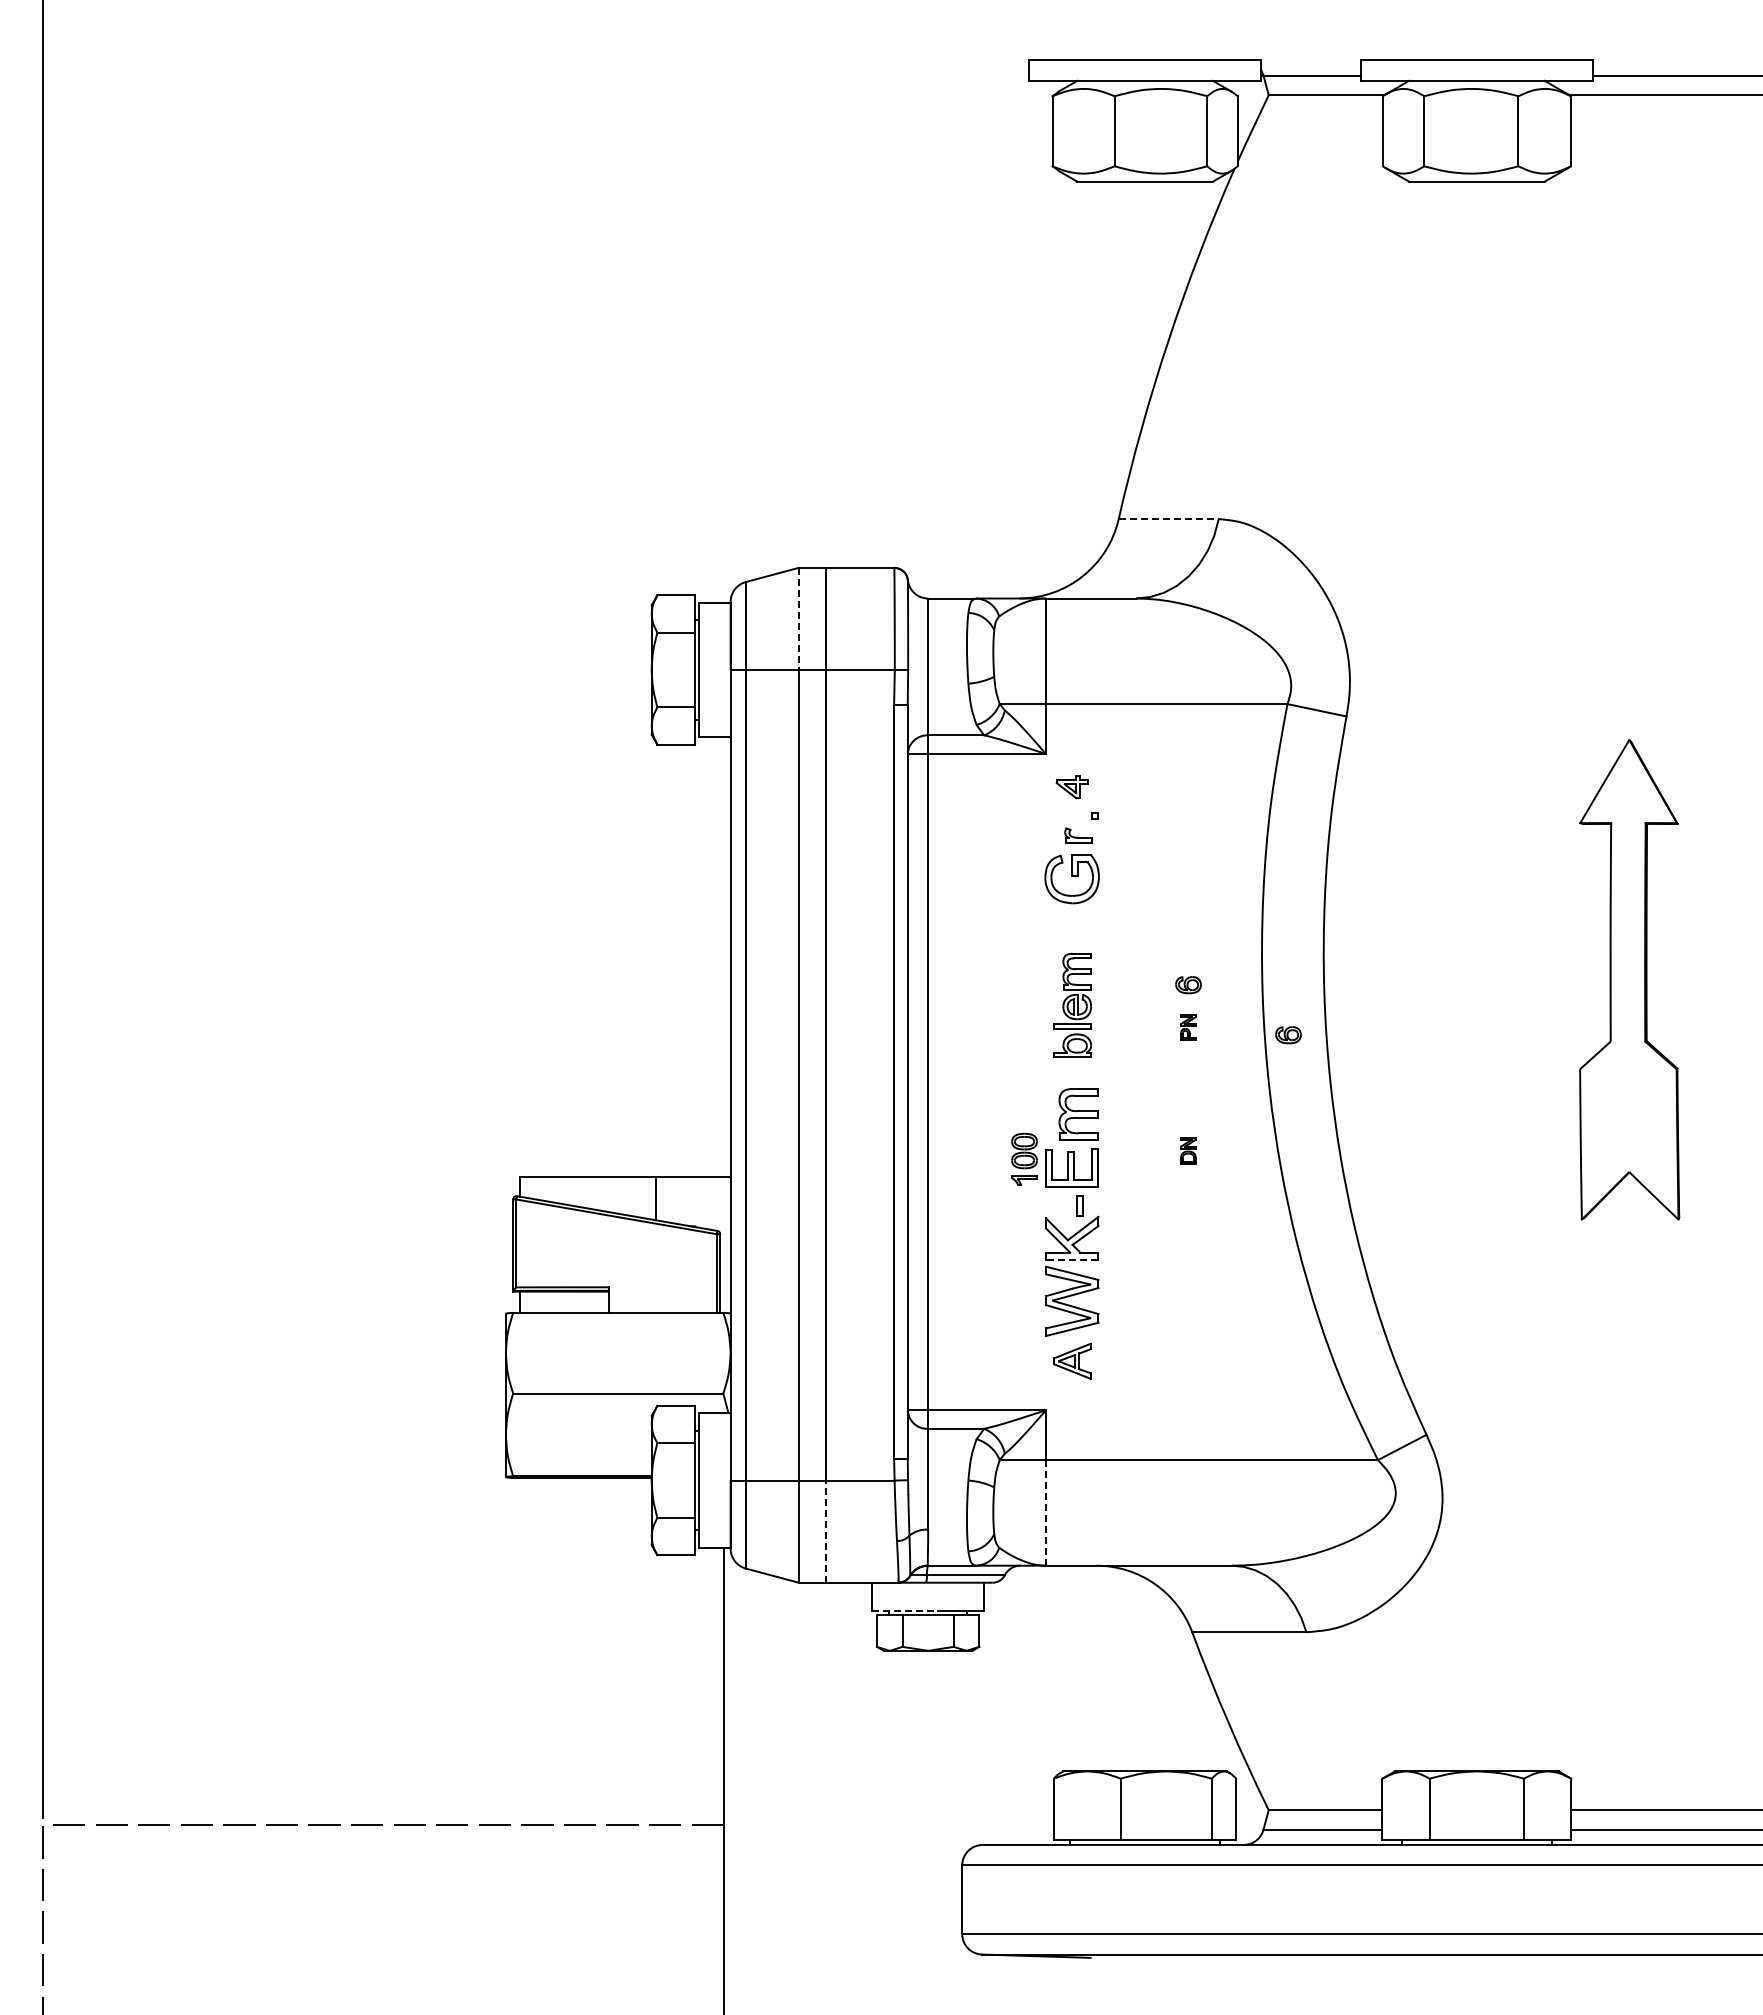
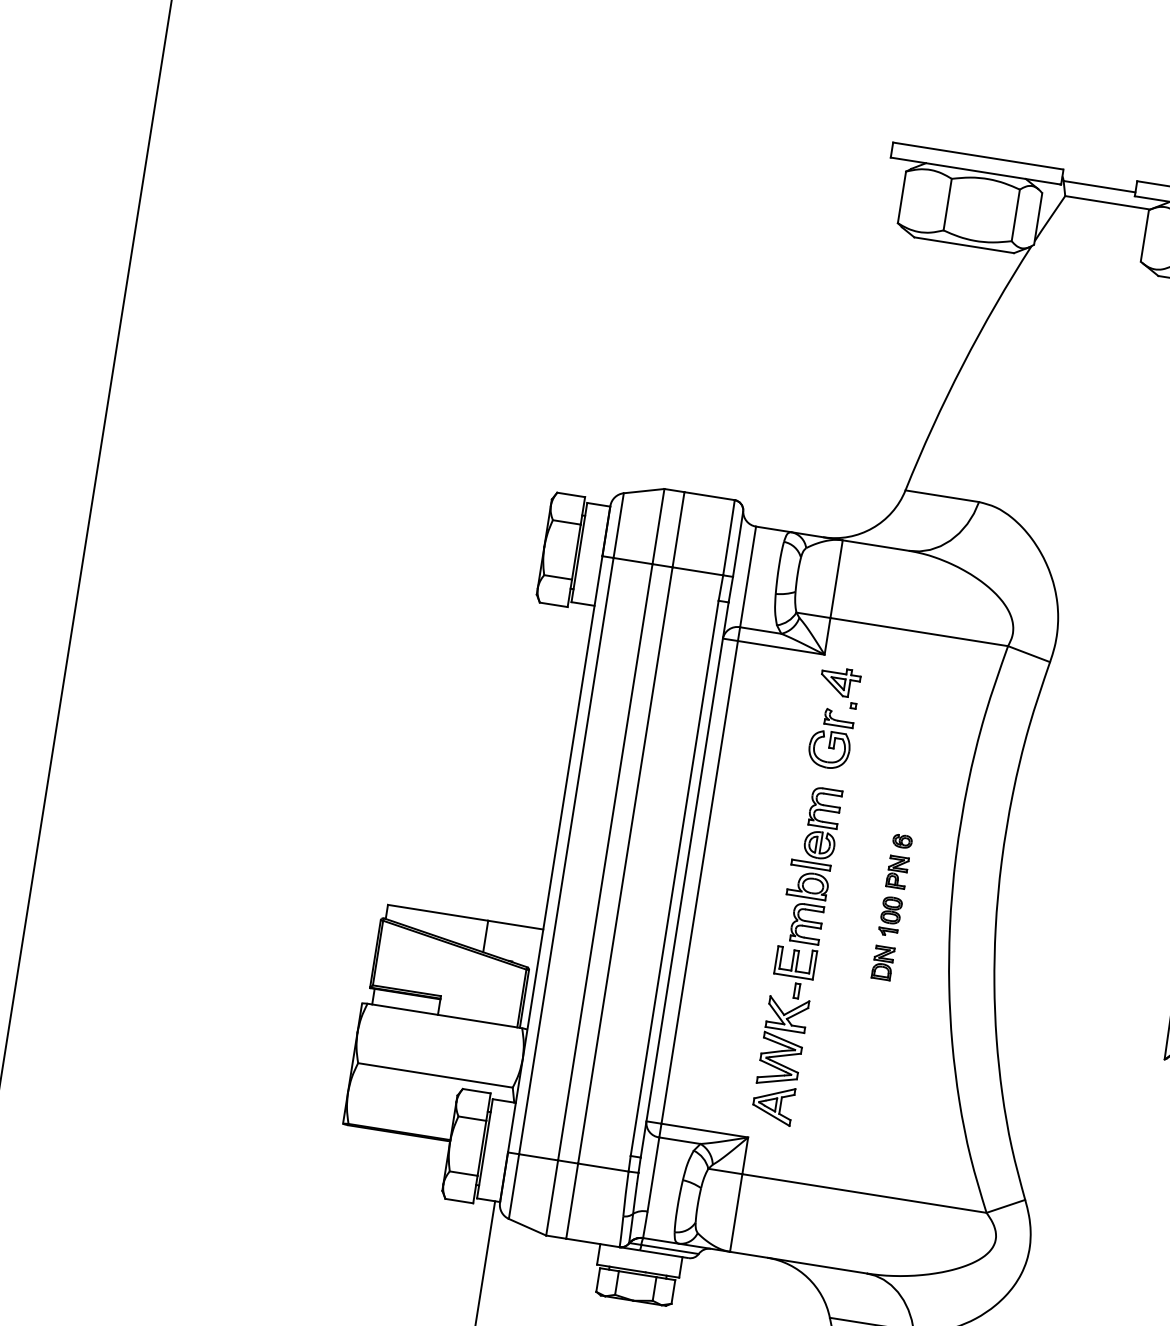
line: (1169, 519) -> (942, 496), dashed -> solid
line: (798, 619) -> (658, 526), dashed -> solid
part: (1071, 787) -> (839, 682), size x1.67
part: (1078, 835) -> (839, 718), size x1.43
part: (1072, 1005) -> (814, 842), size x1.43
part: (1188, 1027) -> (897, 872), size x1.67
part: (1288, 1035) -> (970, 890), removed
part: (1188, 1150) -> (883, 963), size x1.67
part: (1024, 1158) -> (890, 915), moved
line: (1071, 1259) -> (784, 1029), dashed -> solid
part: (1072, 1361) -> (773, 1104), size x1.43
line: (1046, 1512) -> (736, 1212), dashed -> solid
line: (826, 1531) -> (572, 1201), dashed -> solid
line: (905, 1610) -> (621, 1268), dashed -> solid

